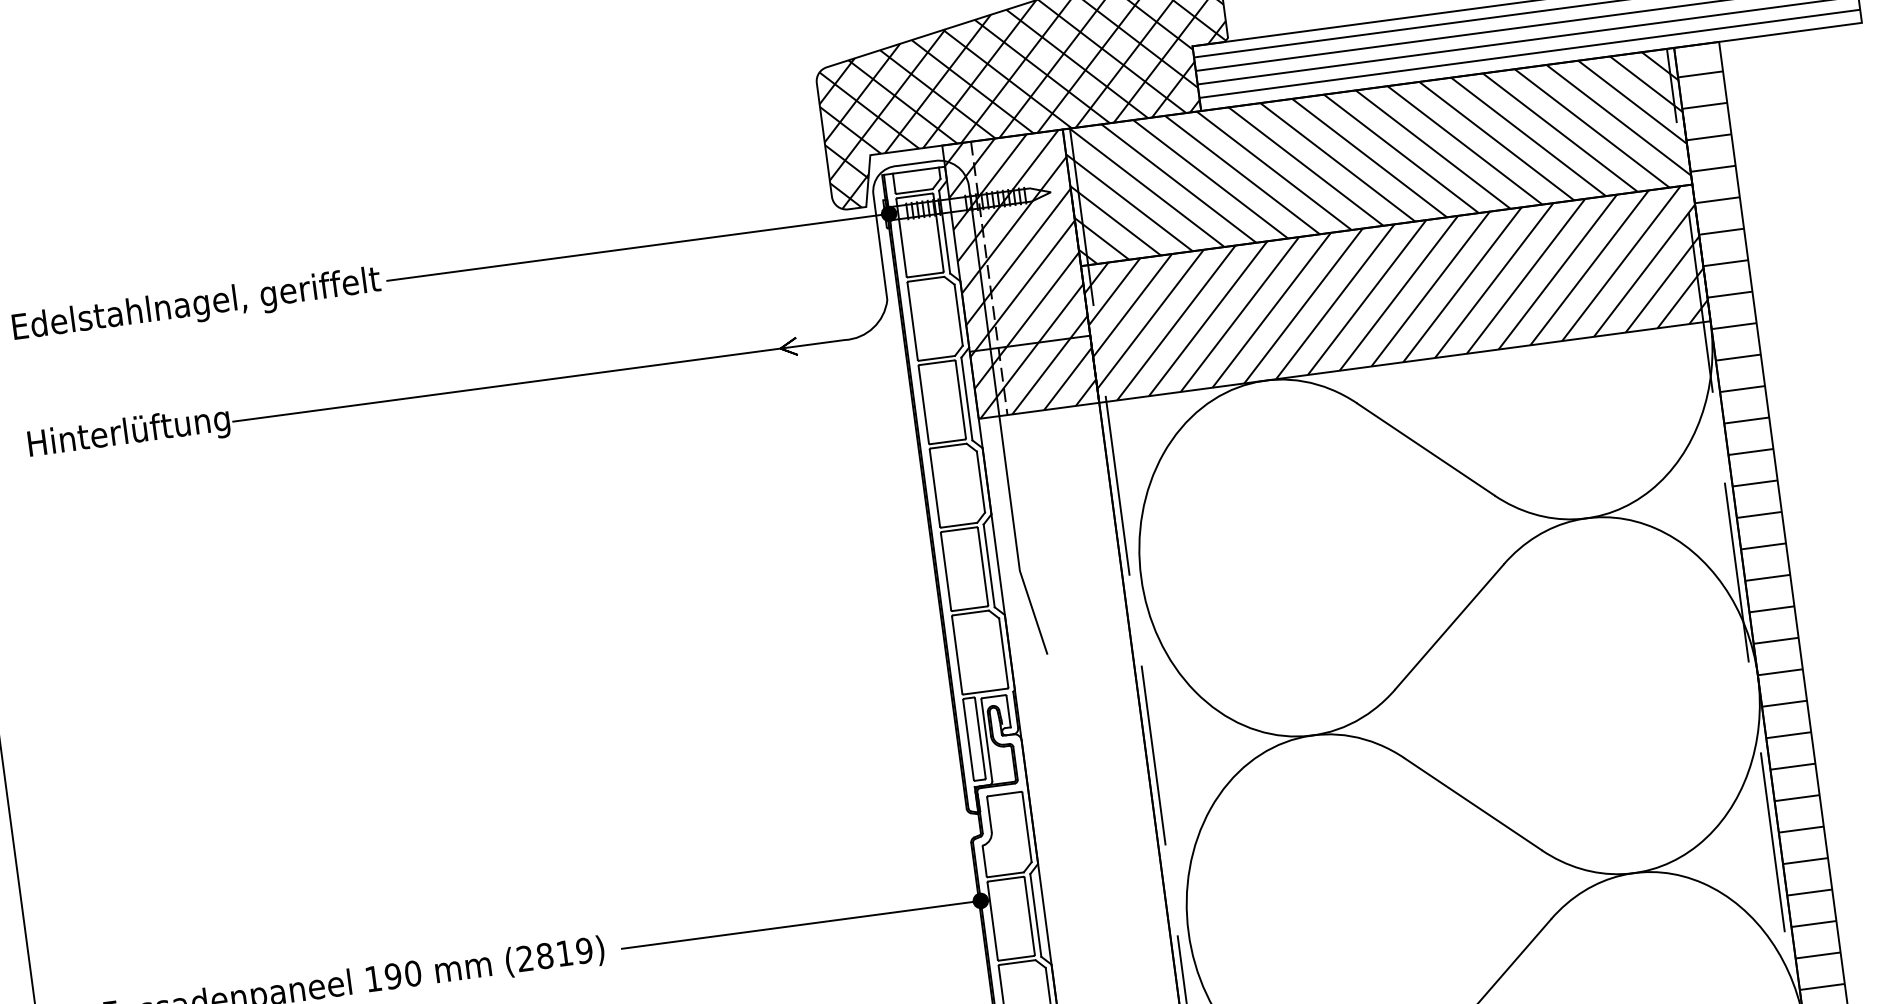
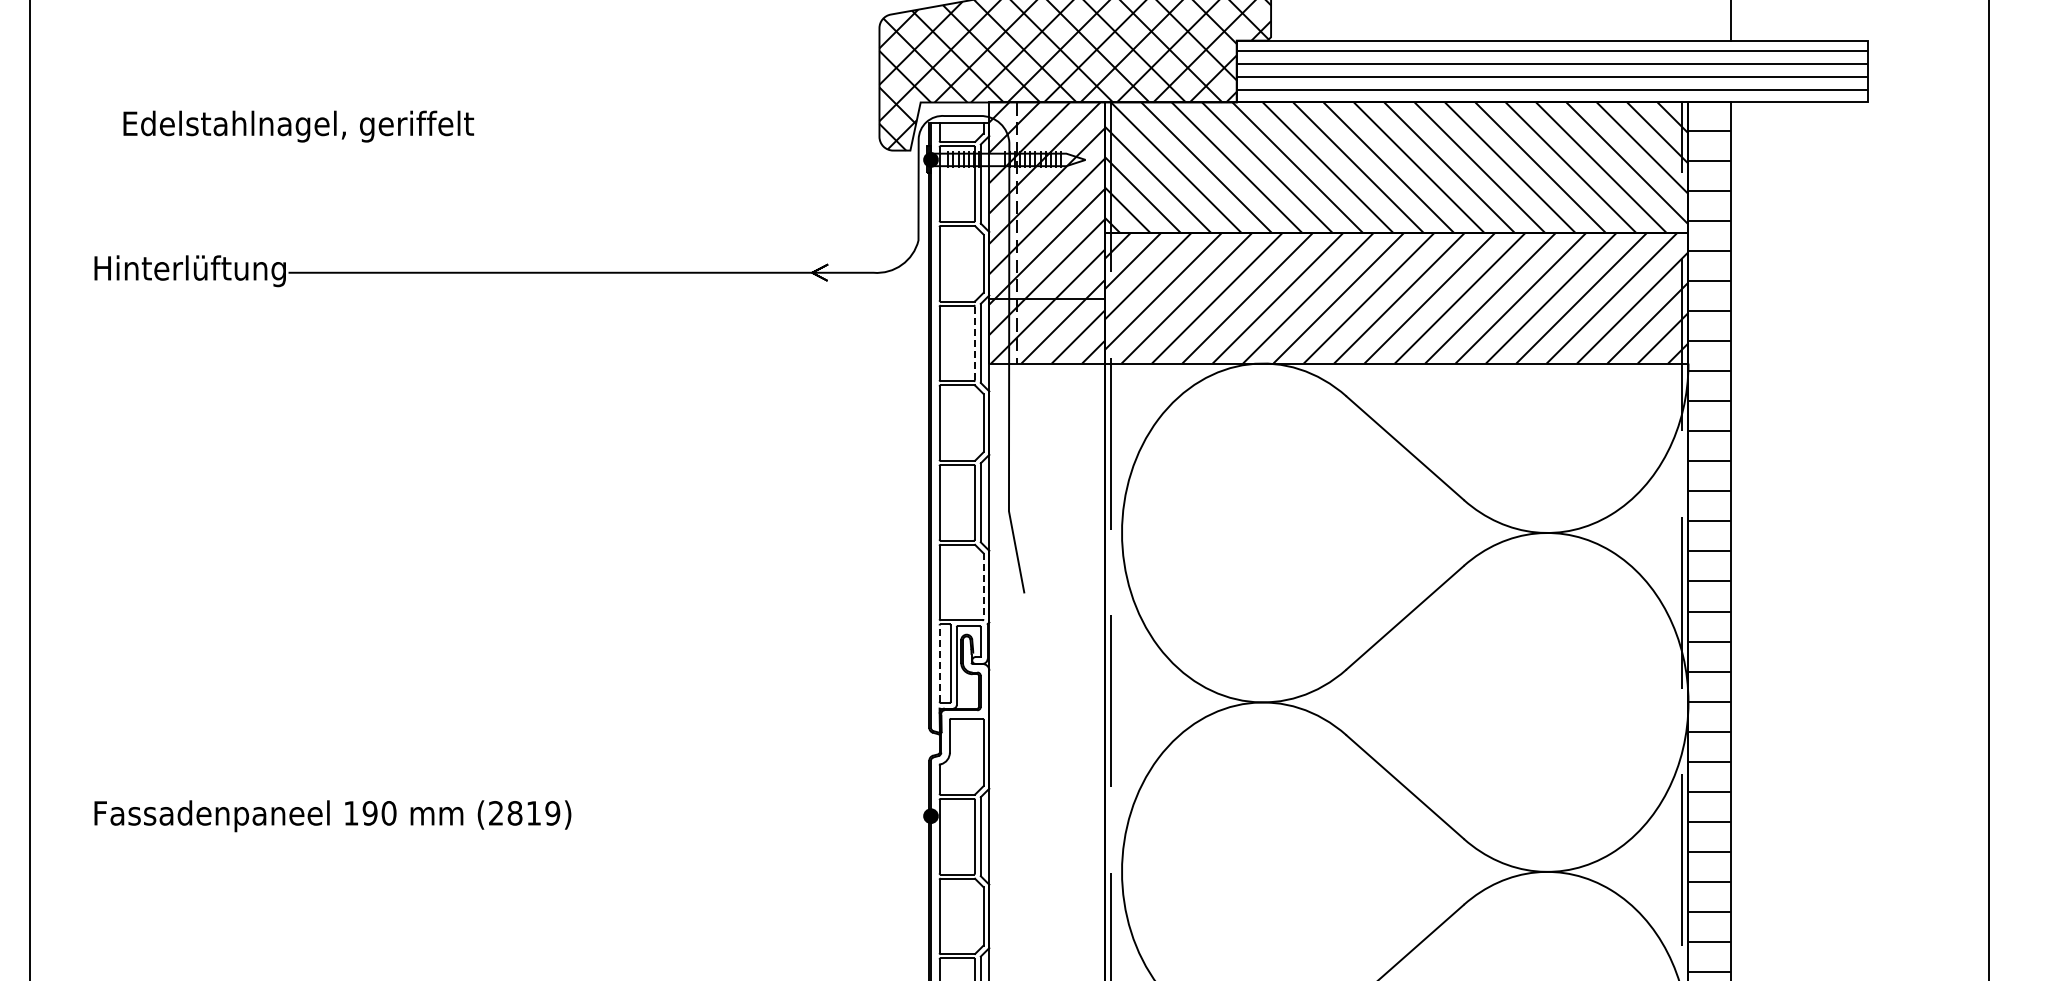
line: (638, 246) -> (691, 159), removed
text: (196, 305) -> (298, 126), moved
line: (960, 399) -> (974, 343), solid -> dashed
line: (1003, 653) -> (983, 586), solid -> dashed
line: (968, 739) -> (939, 663), solid -> dashed
line: (801, 925) -> (759, 816), removed

